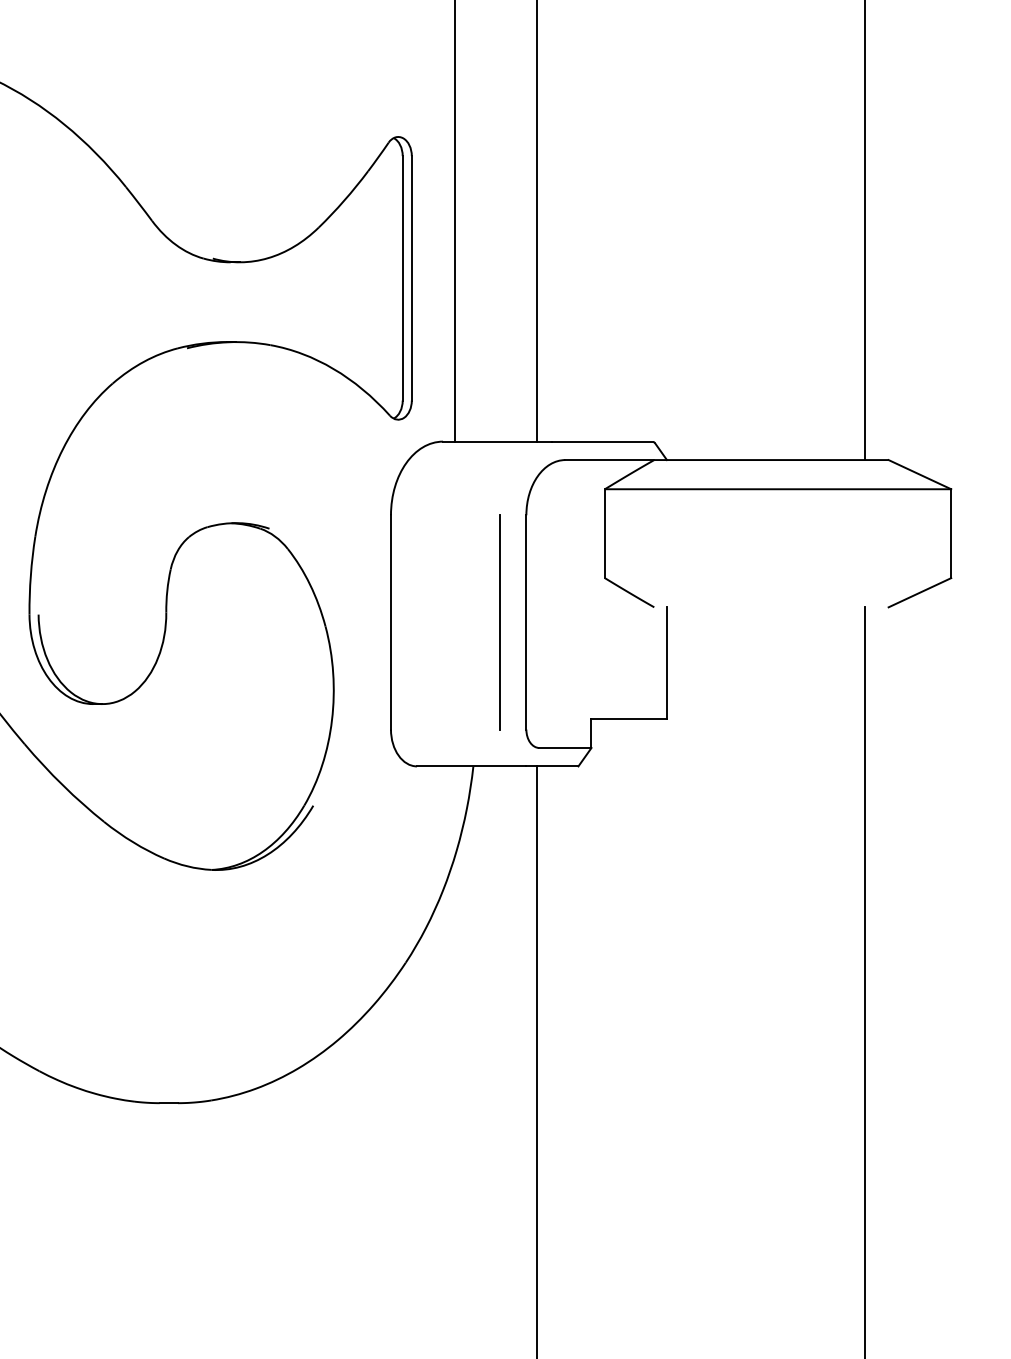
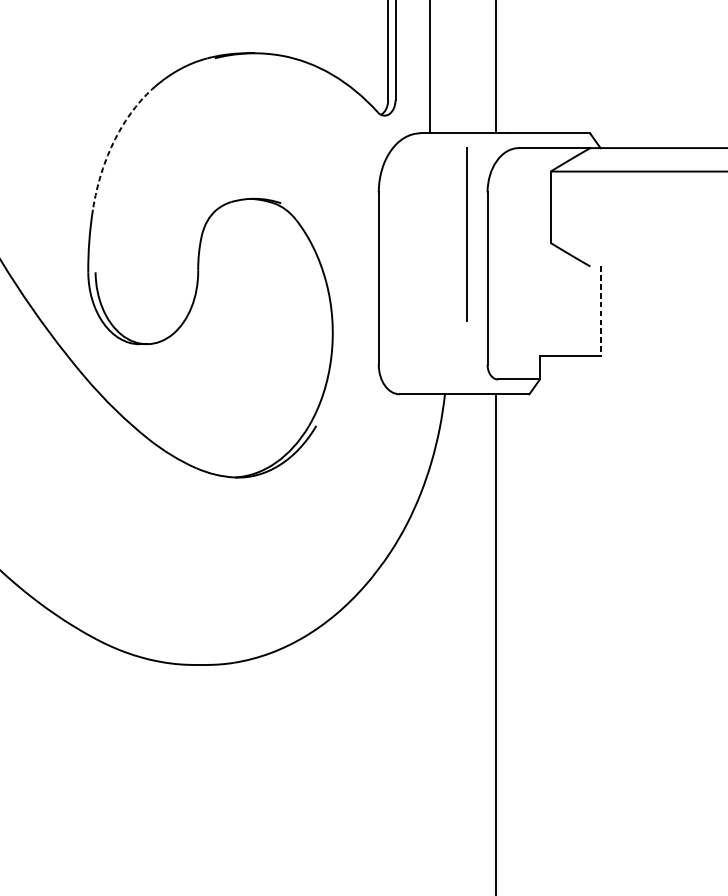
arc: (61, 451) -> (113, 141), solid -> dashed
line: (499, 622) -> (465, 234), moved
line: (666, 662) -> (600, 310), solid -> dashed

